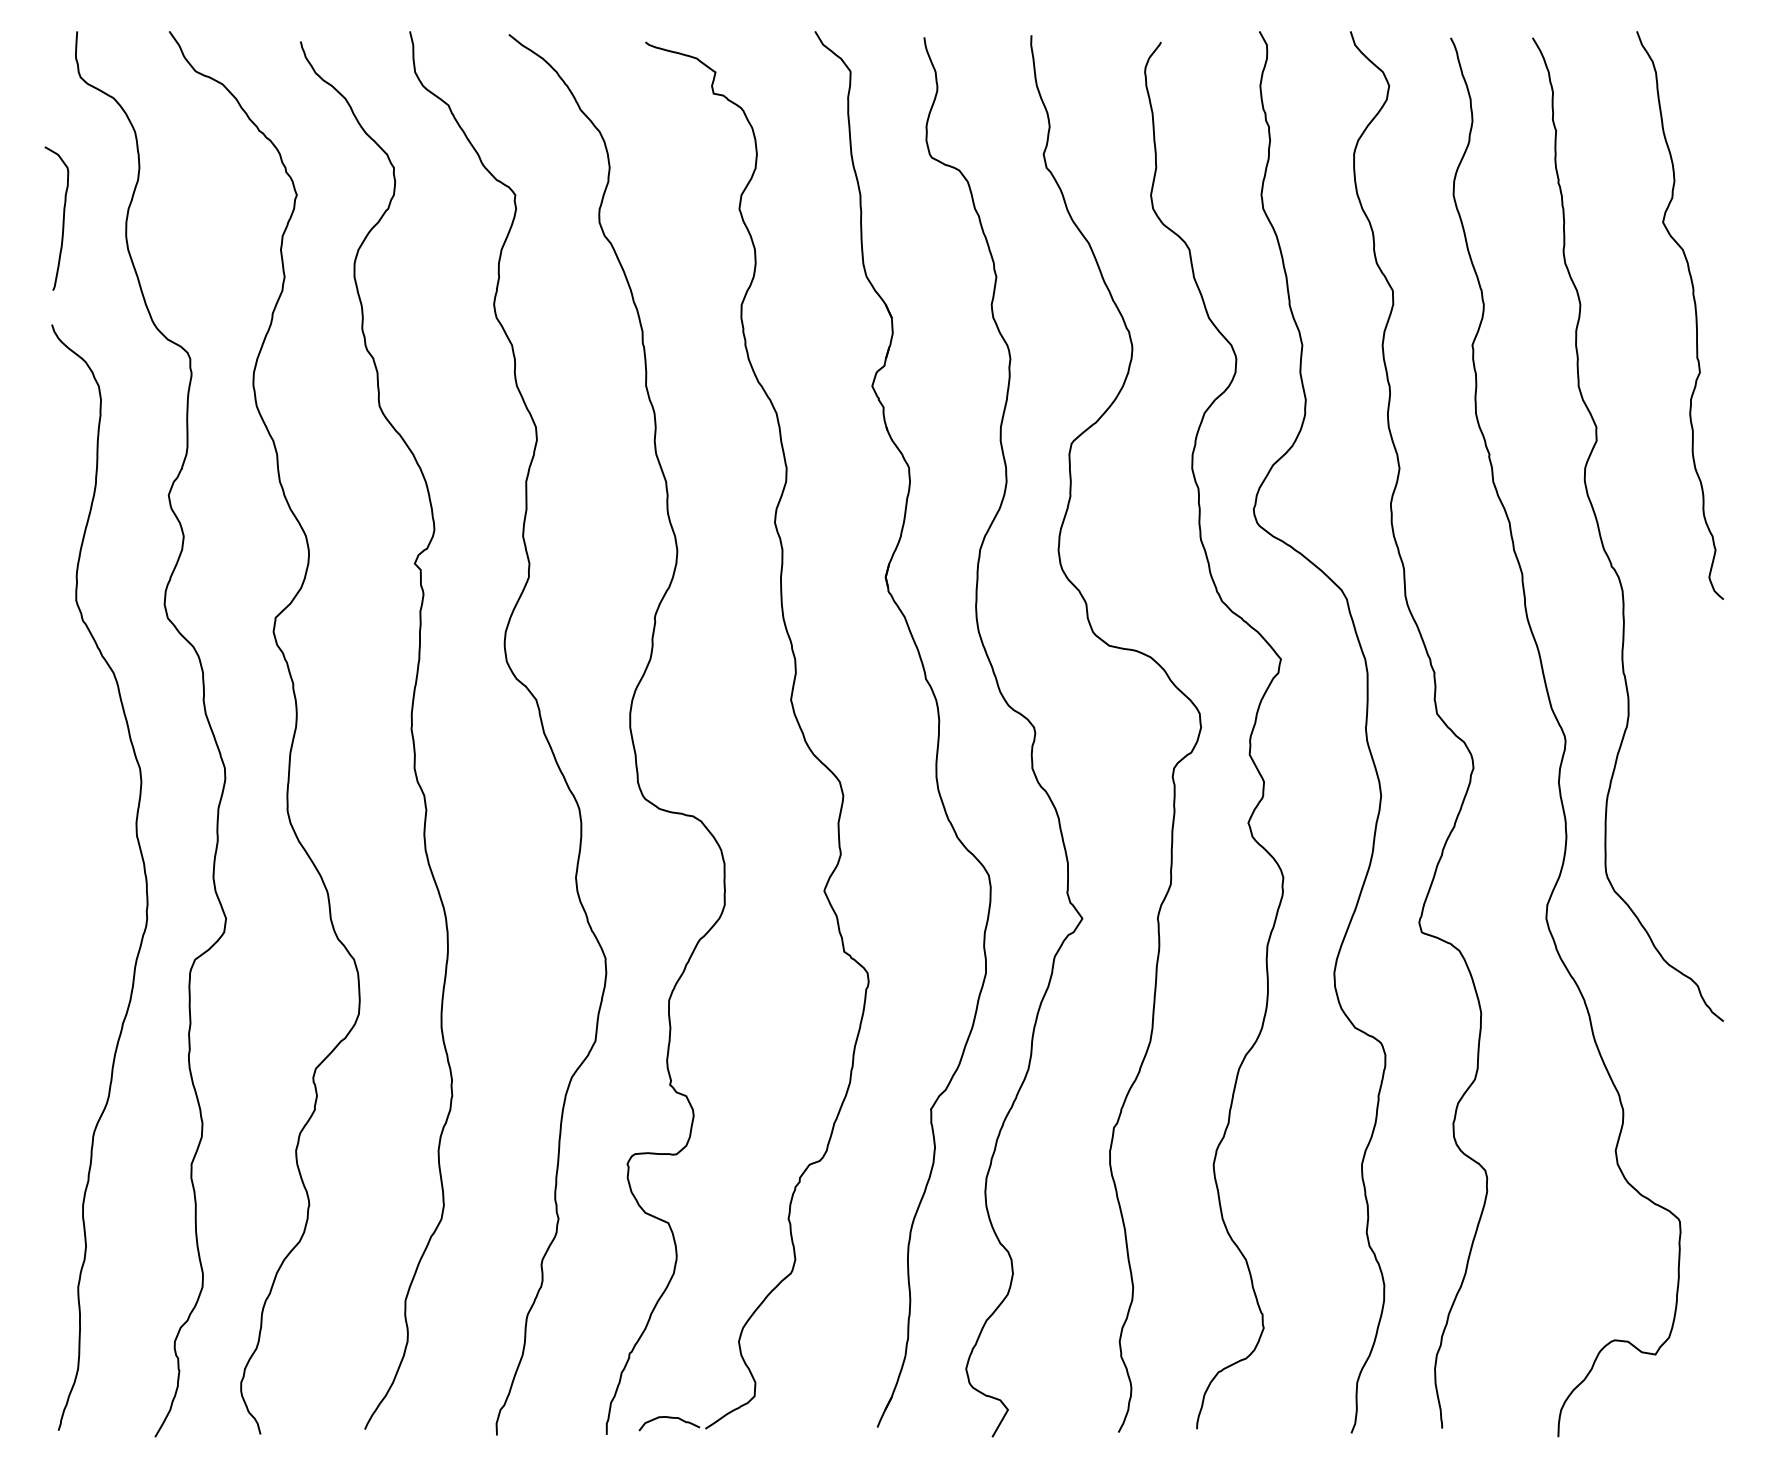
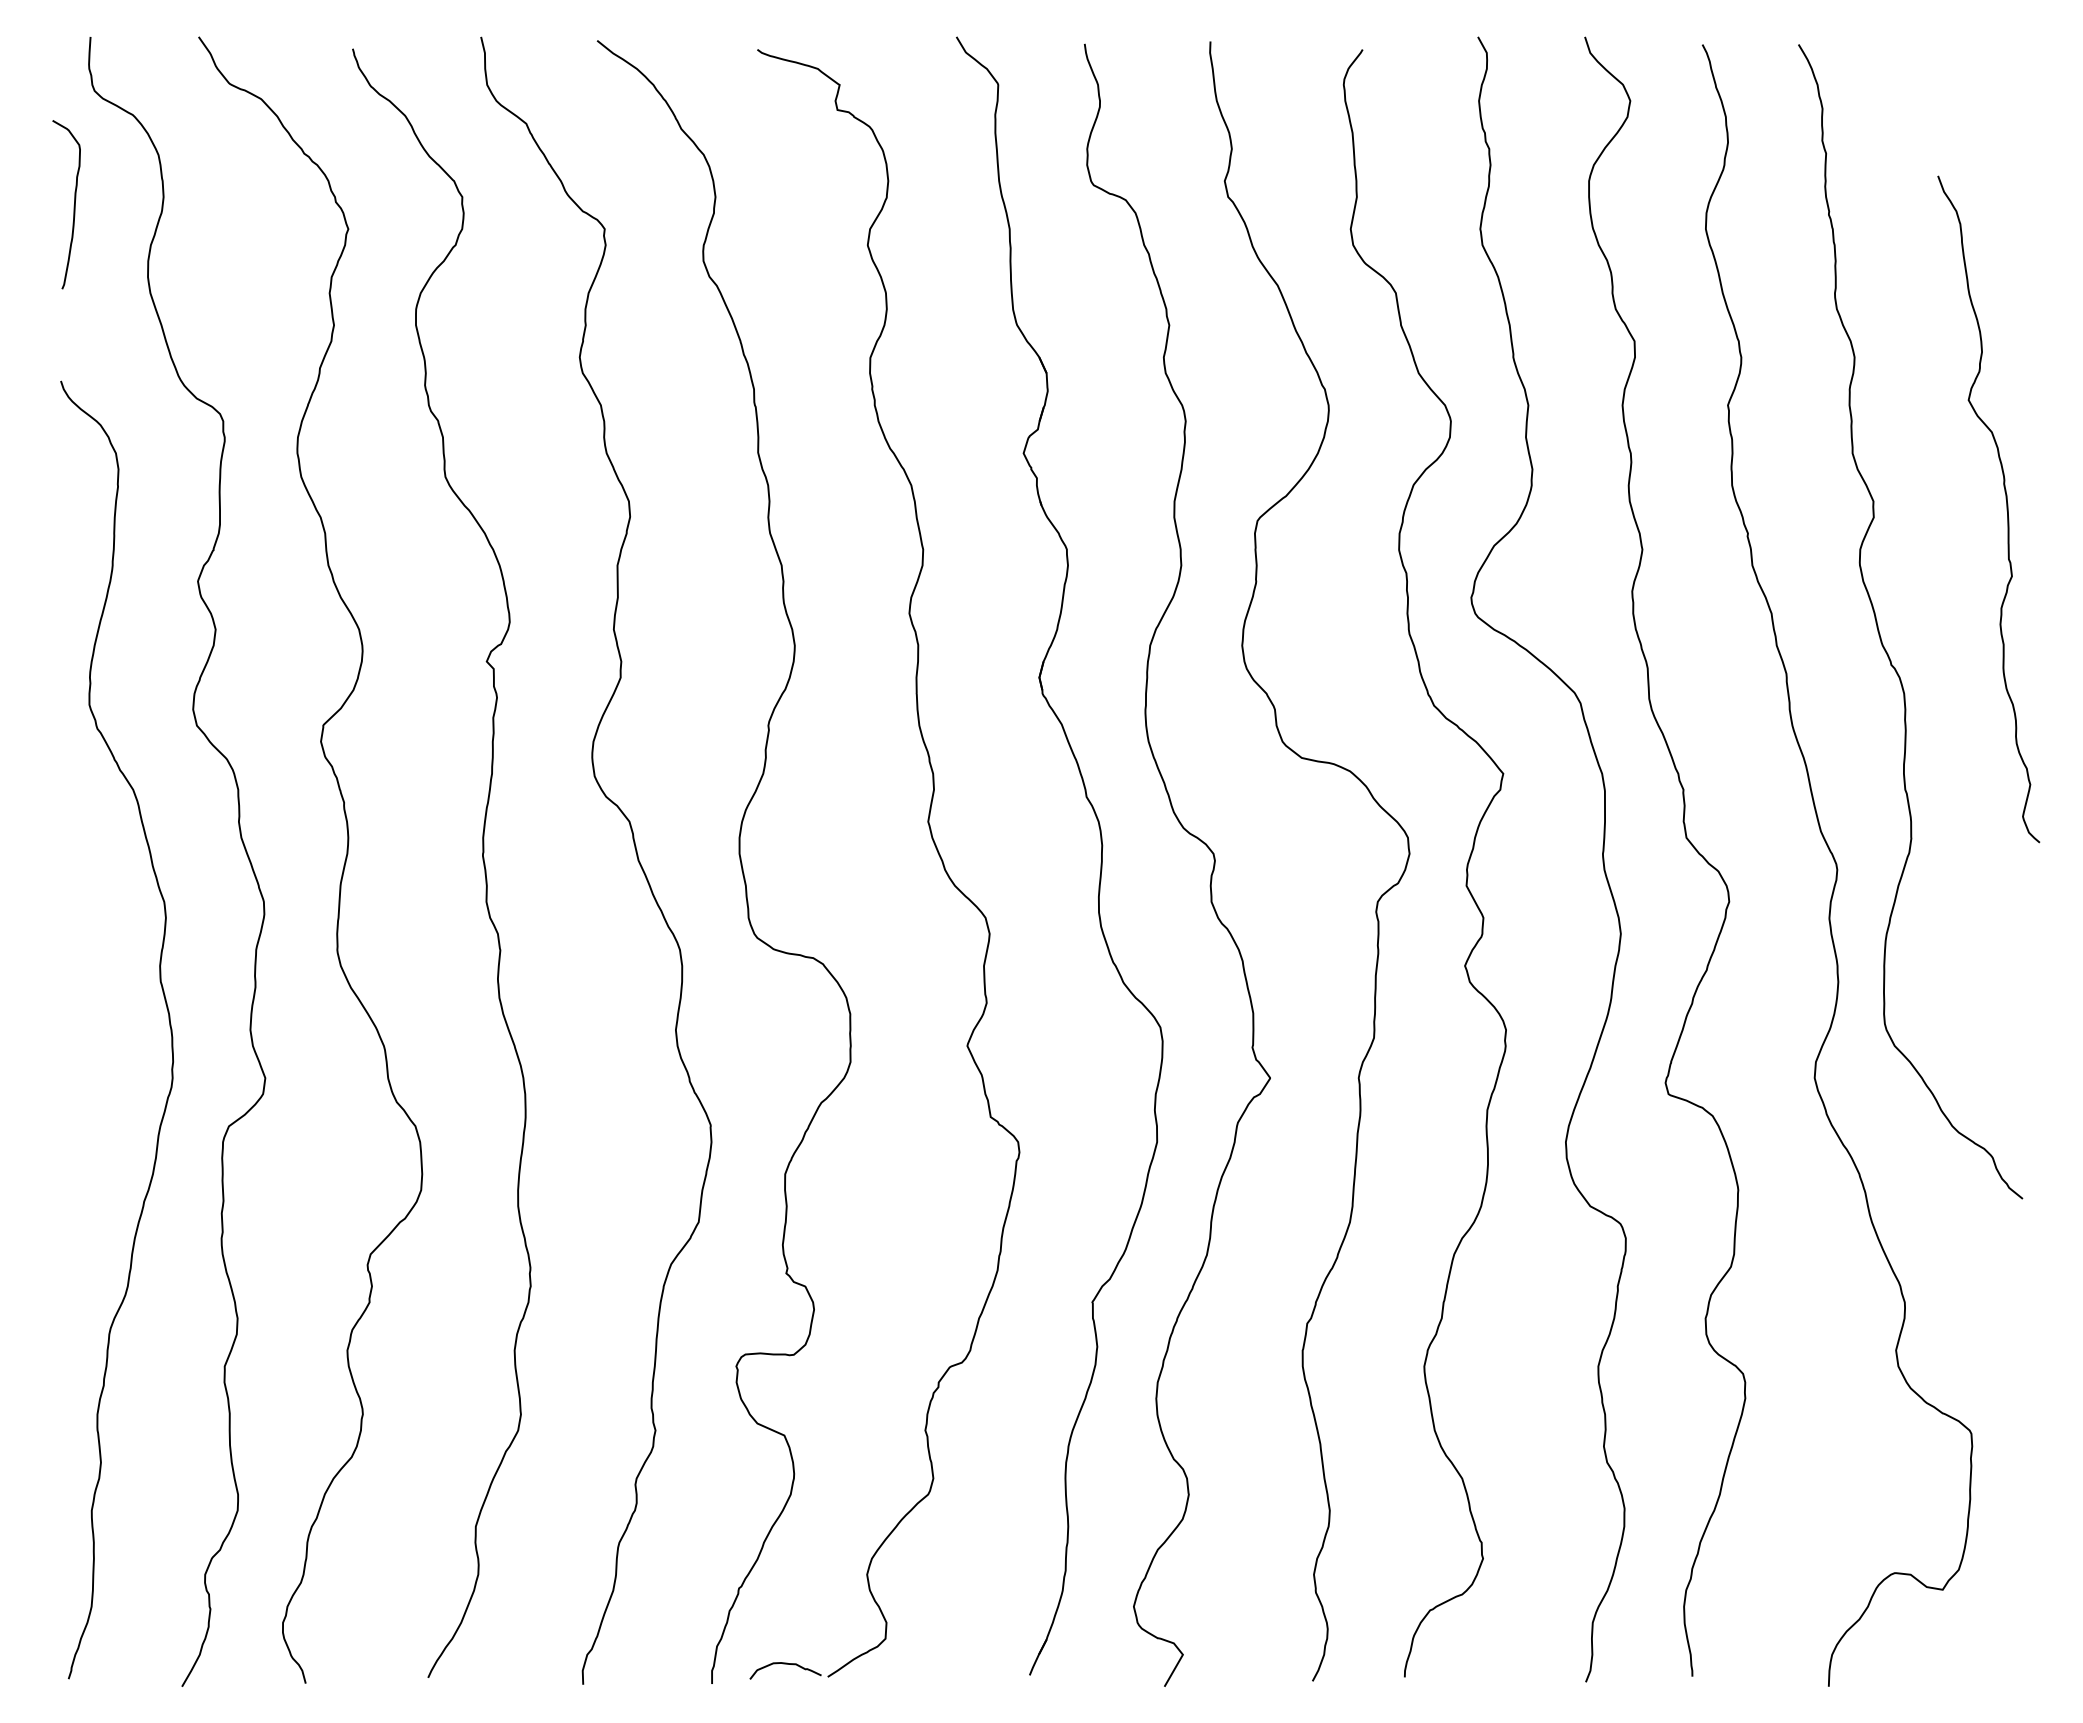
curve: (62, 219) -> (73, 205), moved
curve: (1695, 315) -> (2006, 509), moved

